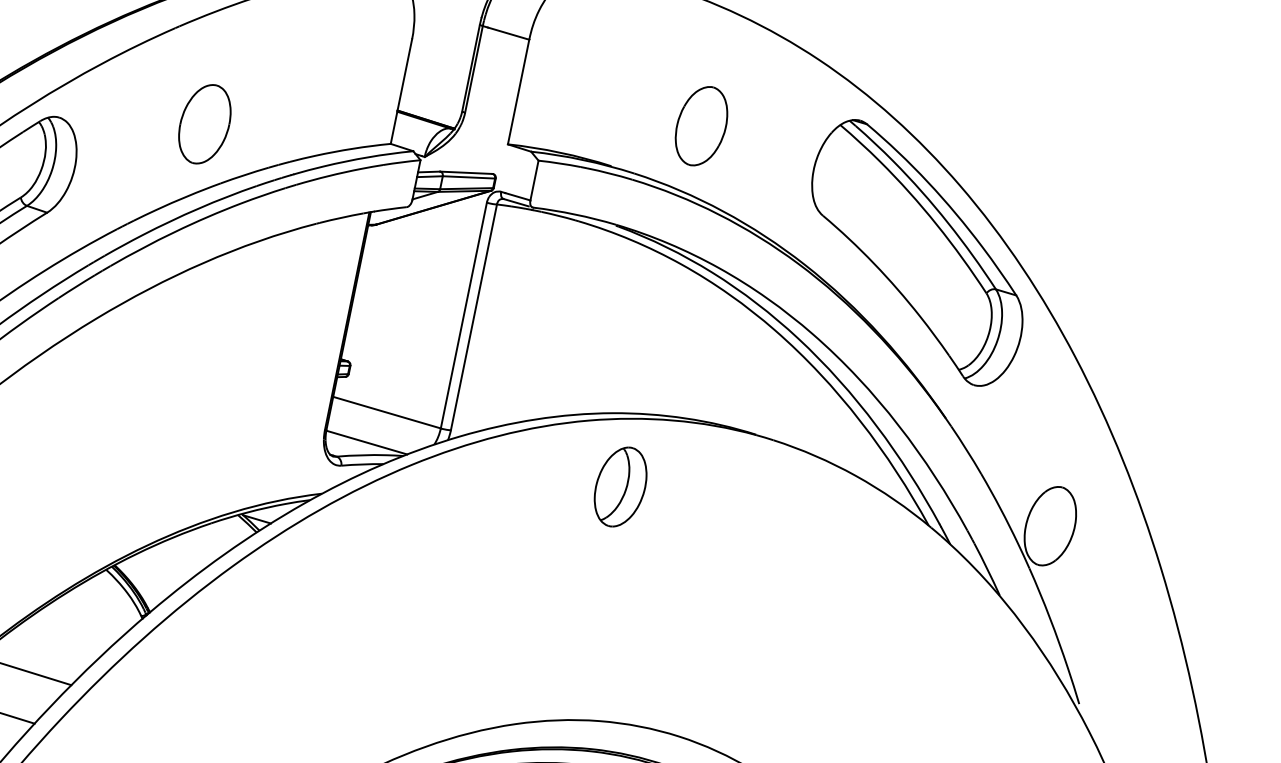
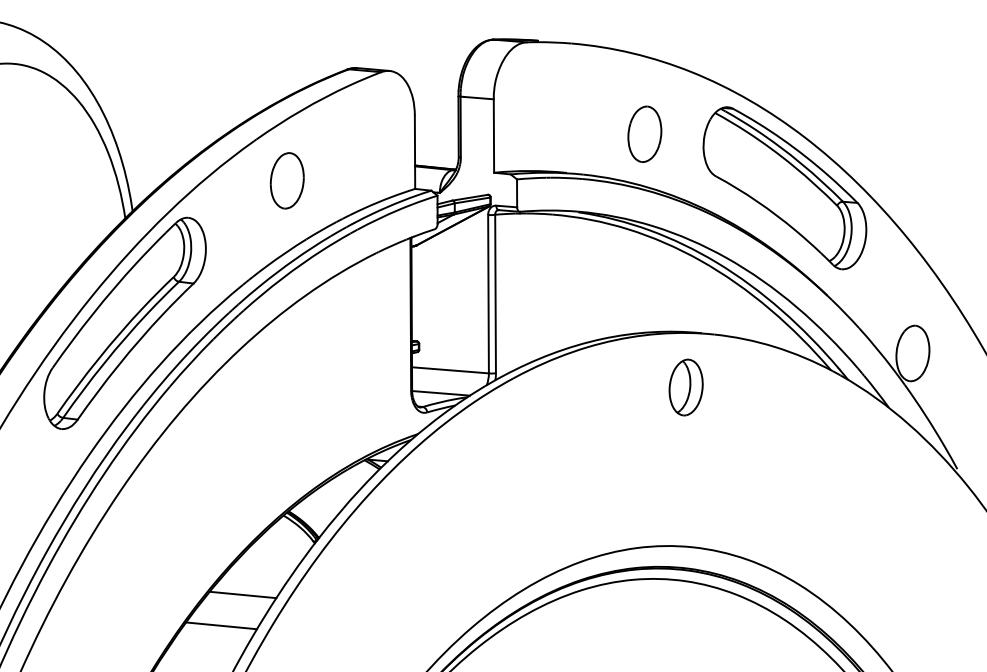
part: (203, 123) -> (286, 180), moved
part: (701, 124) -> (644, 133), moved
part: (619, 486) -> (685, 387), moved

